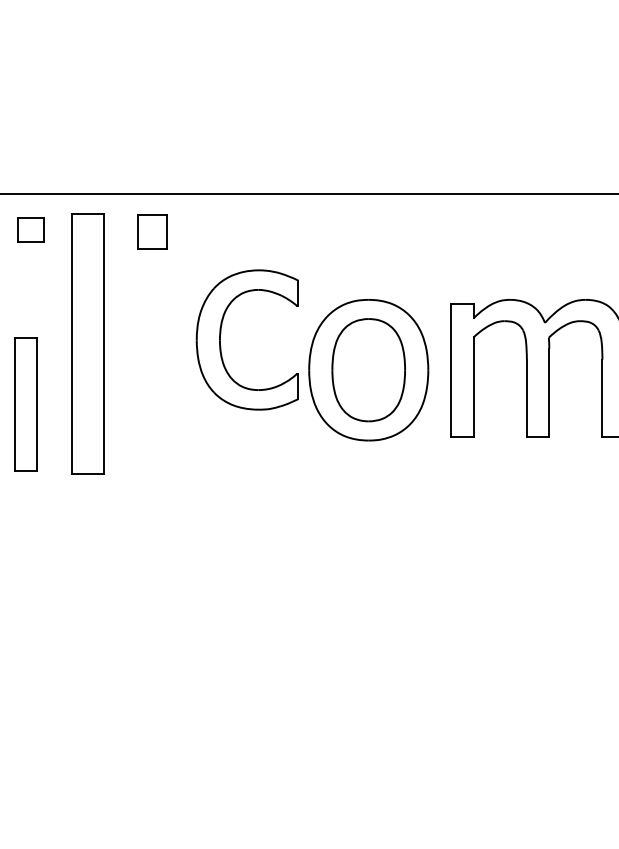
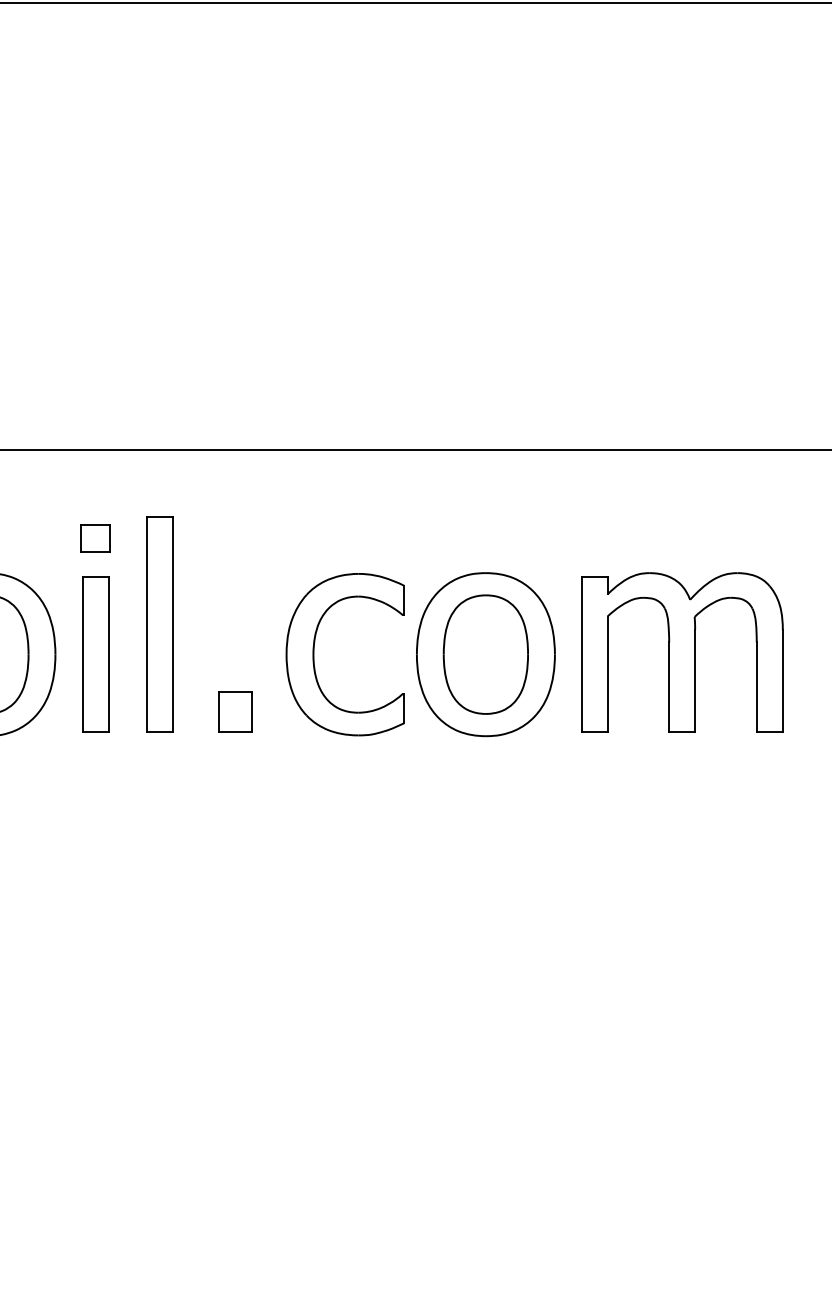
part: (31, 230) -> (95, 538), moved
part: (152, 231) -> (235, 711), moved
part: (220, 339) -> (314, 654), moved
part: (87, 344) -> (159, 624), size x0.71
part: (25, 404) -> (95, 654), moved

